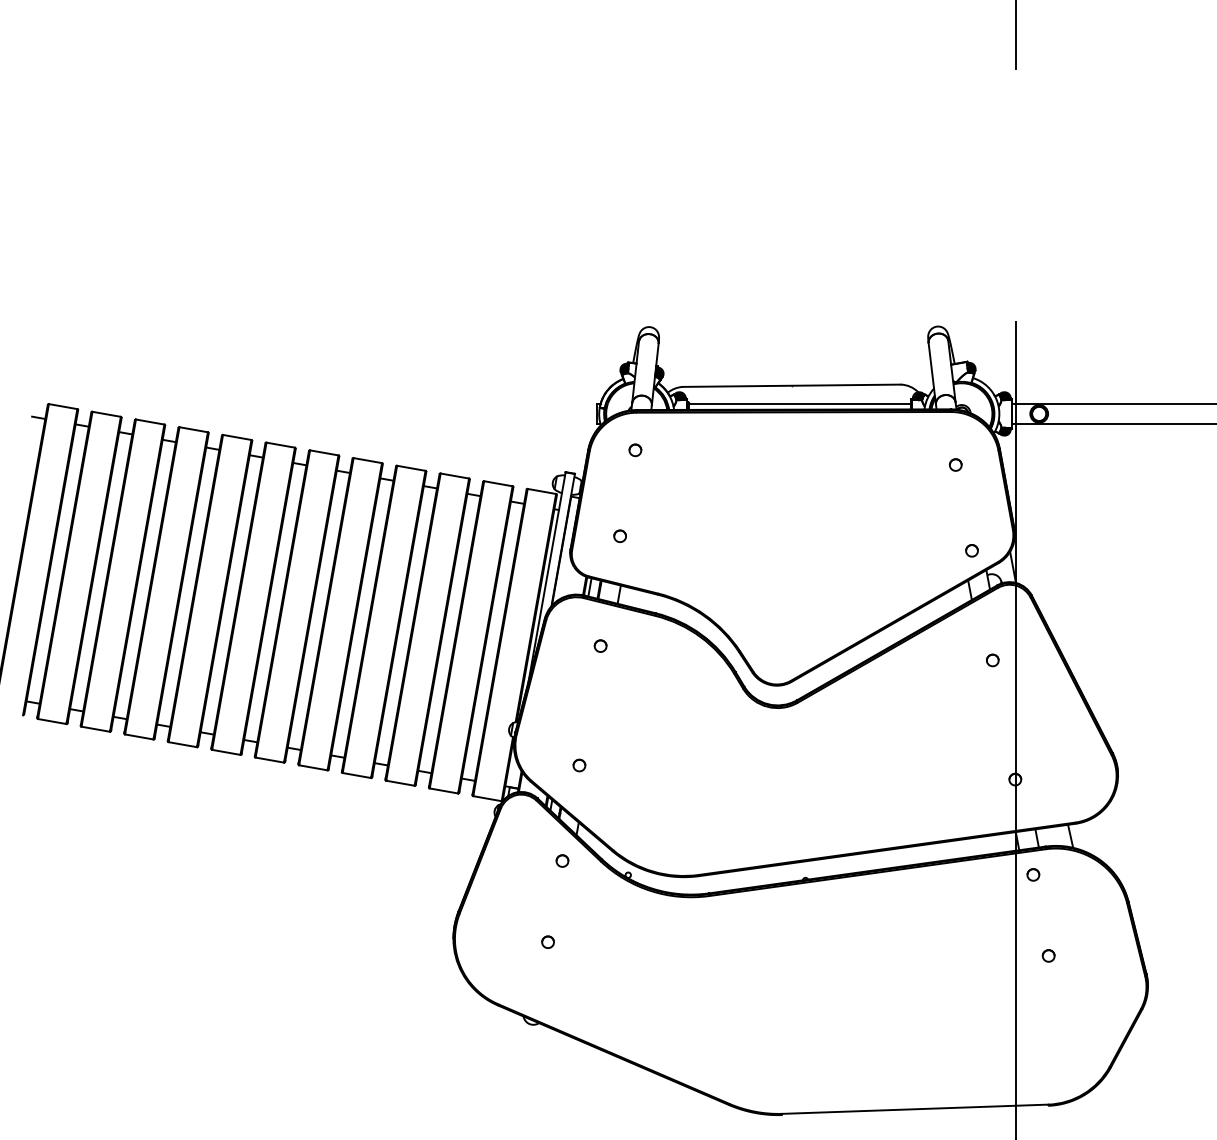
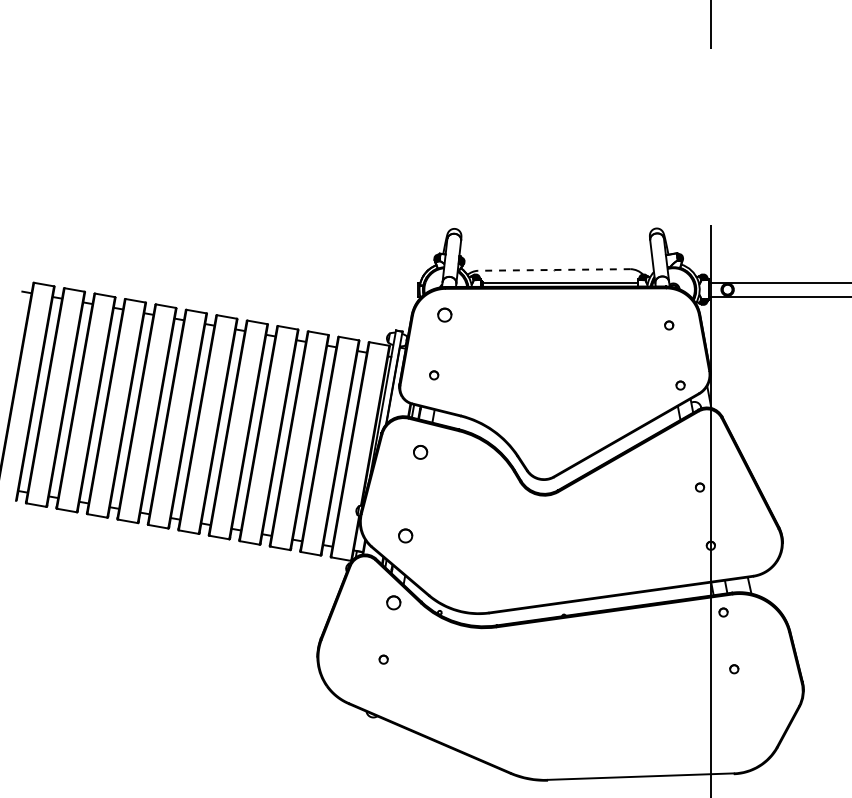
line: (791, 385) -> (554, 269), solid -> dashed
part: (635, 450) -> (444, 315), size x1.6
part: (600, 645) -> (420, 451), size x1.6
part: (992, 660) -> (699, 487), moved
part: (579, 765) -> (405, 535), size x1.6
part: (562, 860) -> (393, 602), size x1.6

